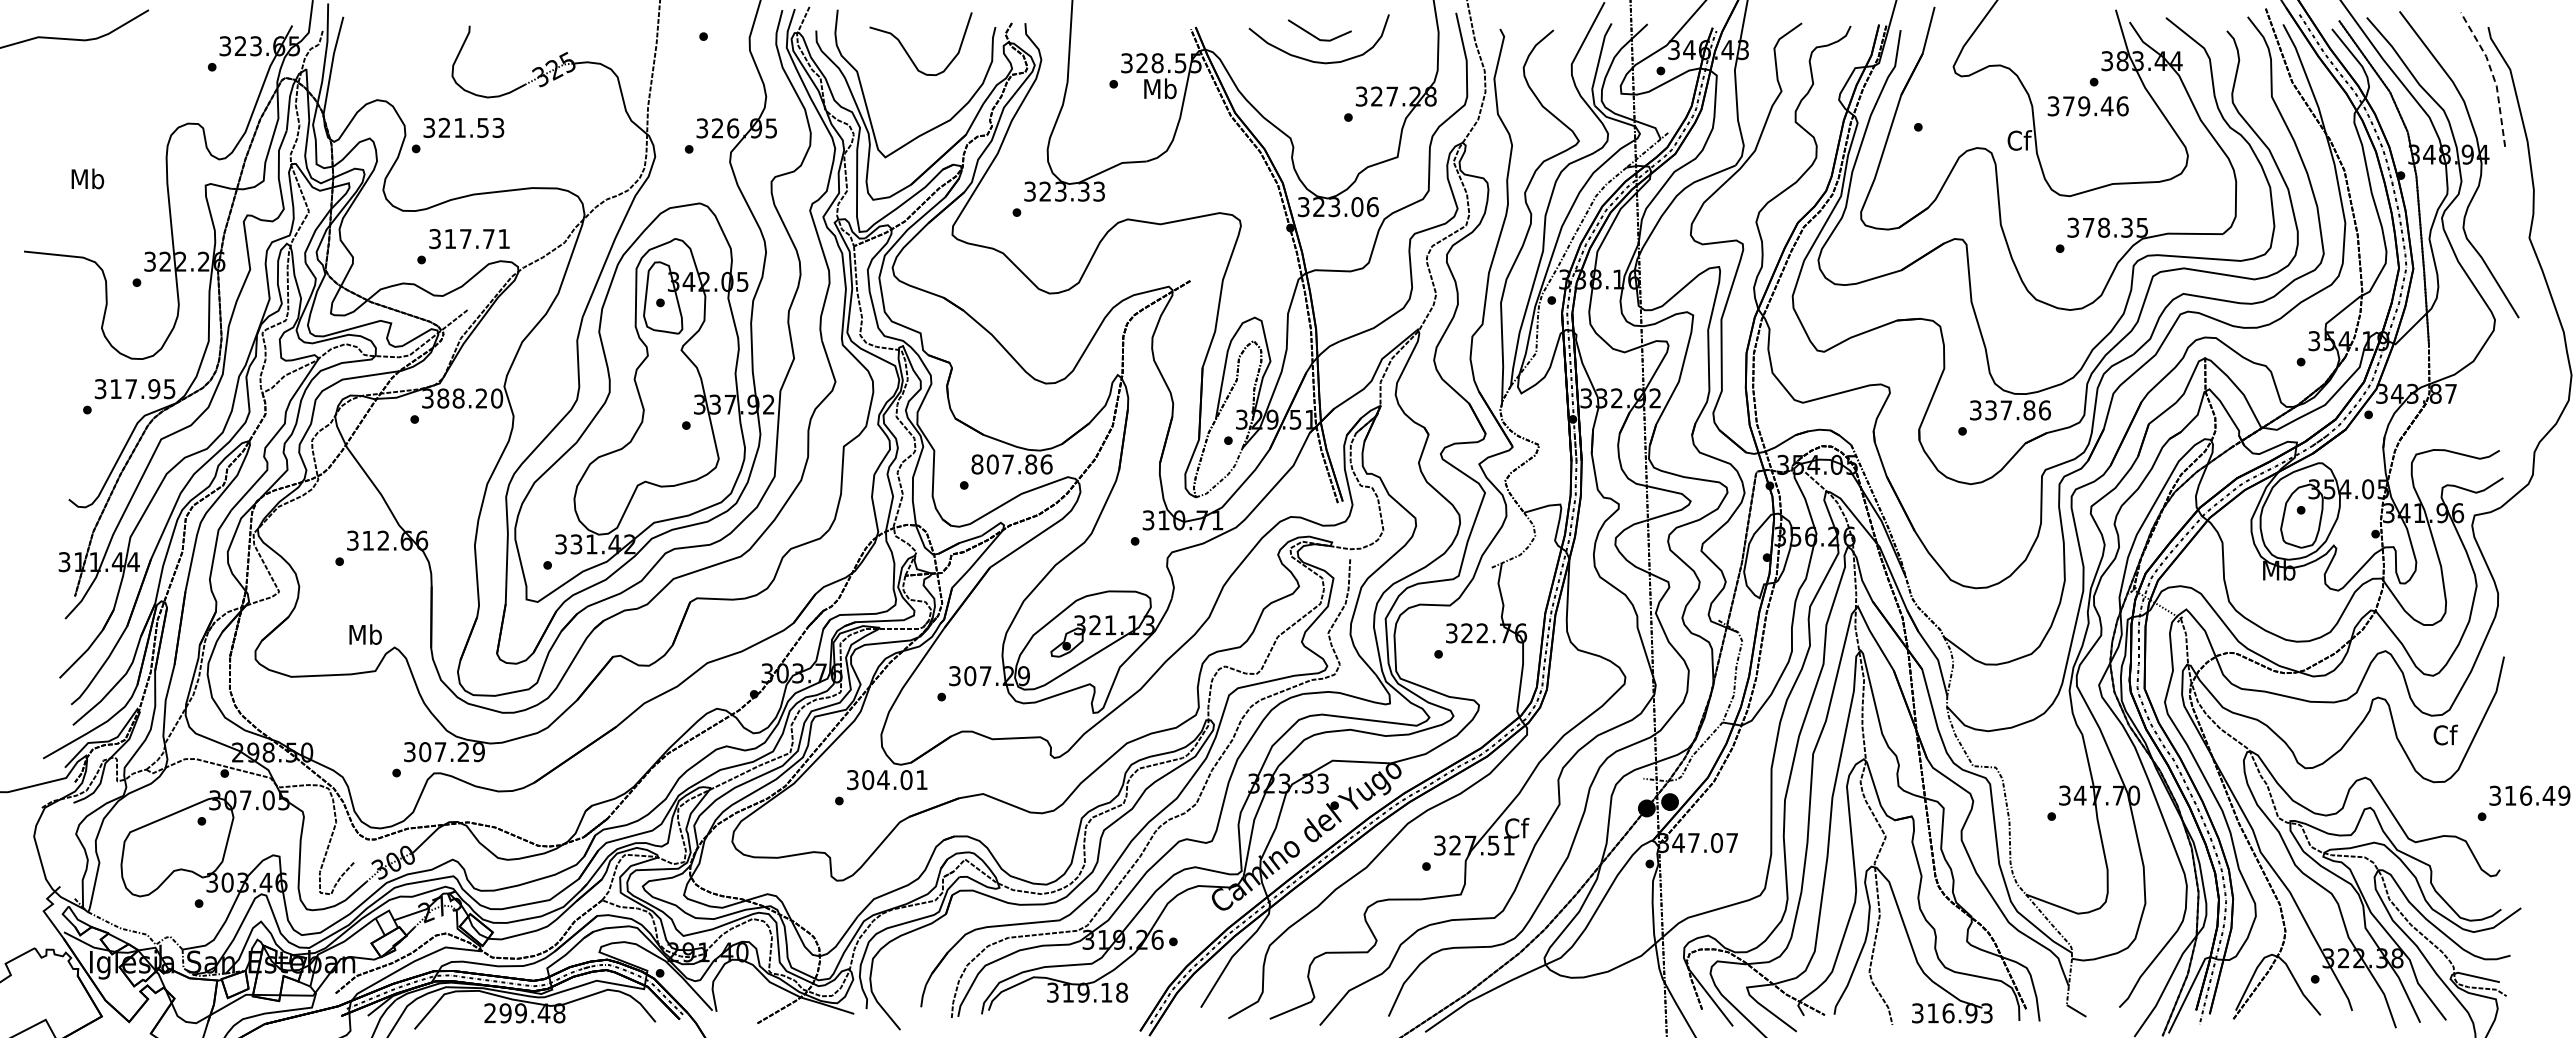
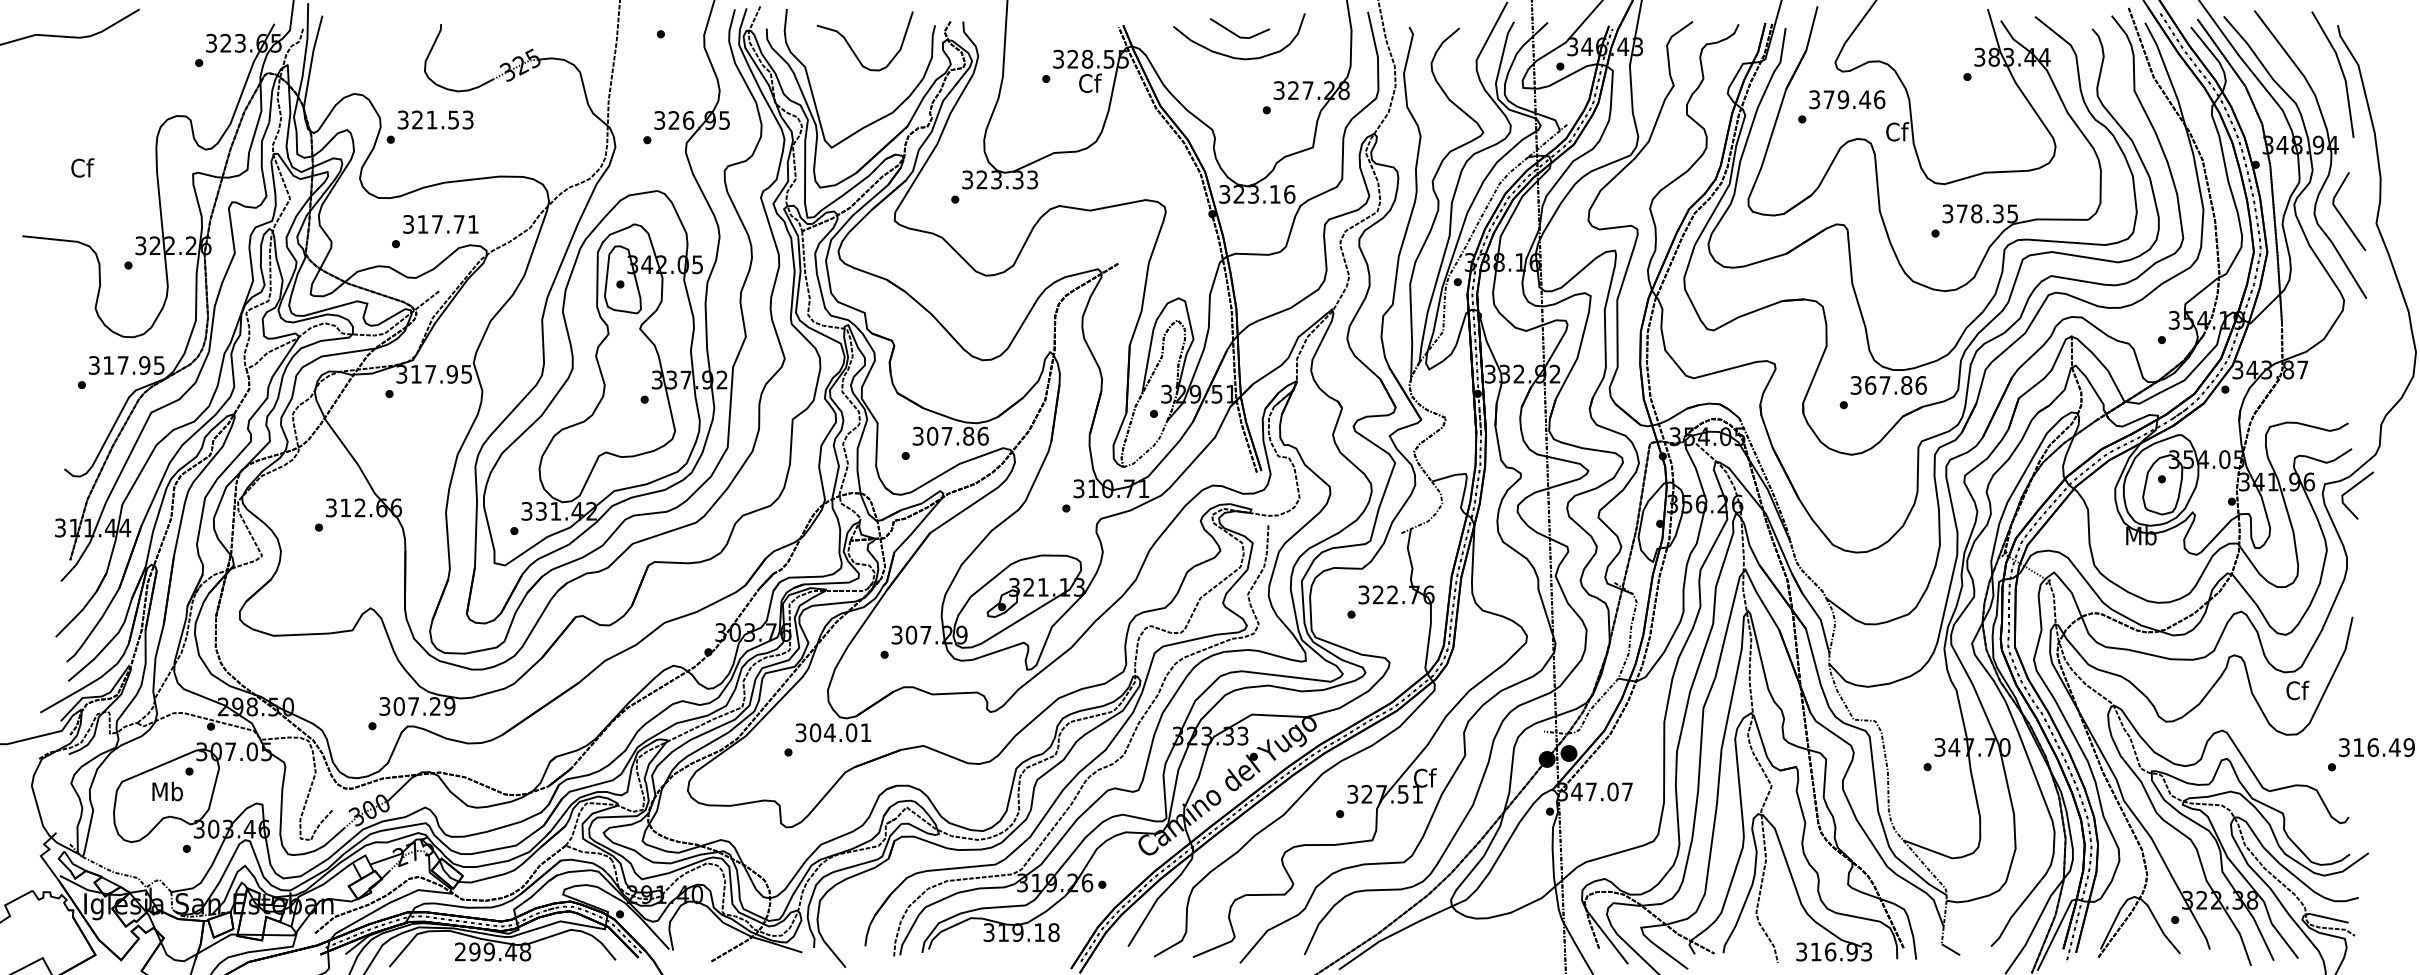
line: (2493, 76) -> (2342, 71), dashed -> solid
text: (1160, 88) -> (1090, 83), Mb -> Cf
text: (2087, 106) -> (1846, 99), moved
text: (87, 178) -> (82, 167), Mb -> Cf
text: (1357, 207) -> (1275, 194), 323.06 -> 323.16
line: (2494, 231) -> (2343, 217), added
text: (470, 398) -> (441, 374), 388.20 -> 317.95
text: (1991, 410) -> (1871, 385), 337.86 -> 367.86
text: (977, 464) -> (918, 436), 807.86 -> 307.86
line: (2504, 520) -> (2353, 488), added
text: (365, 634) -> (167, 791), moved

